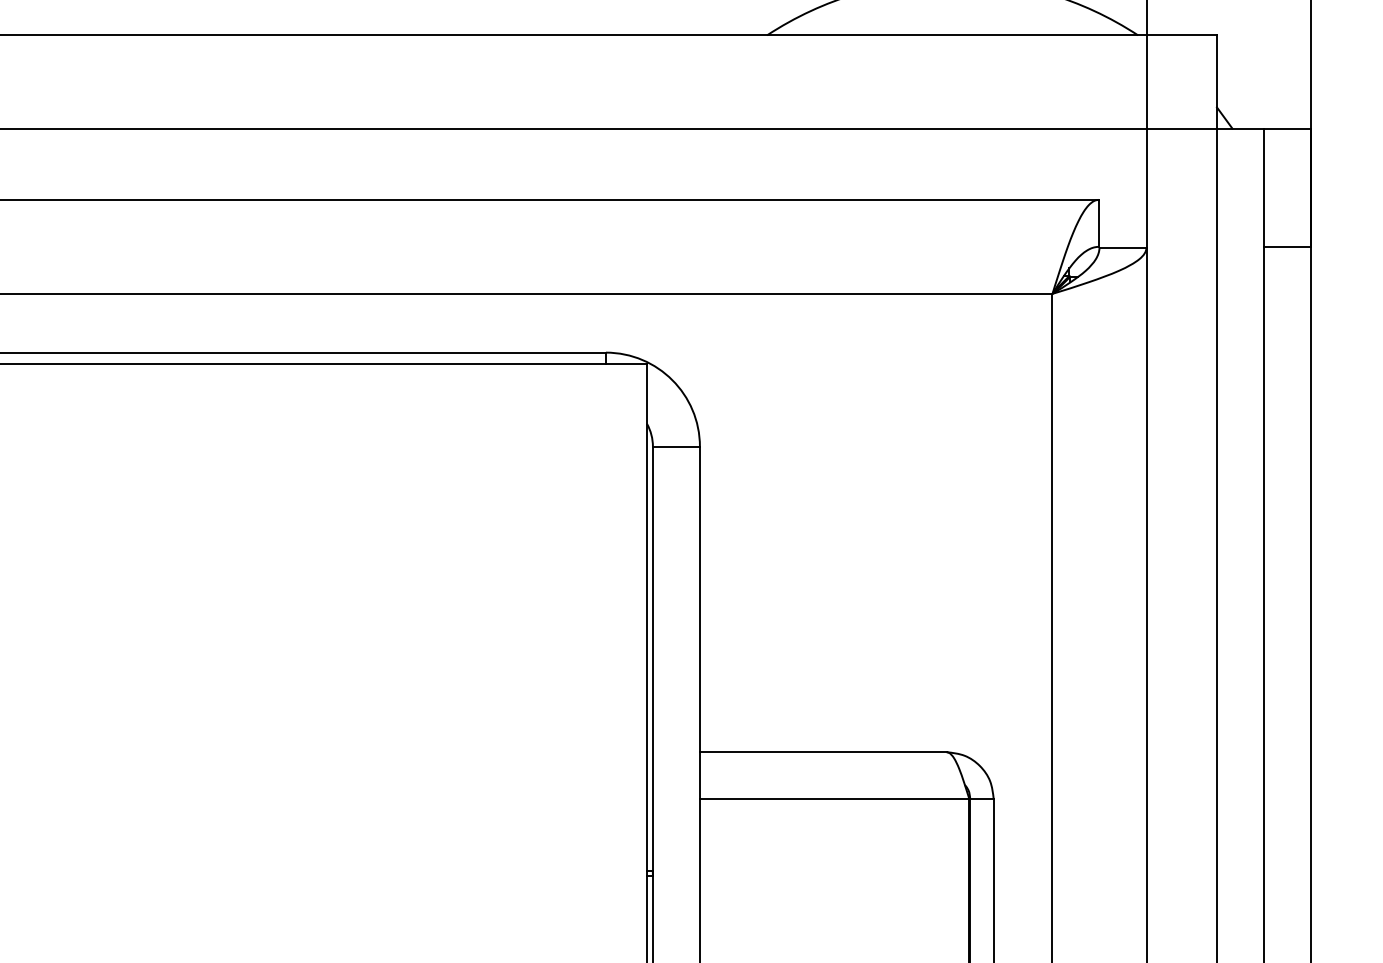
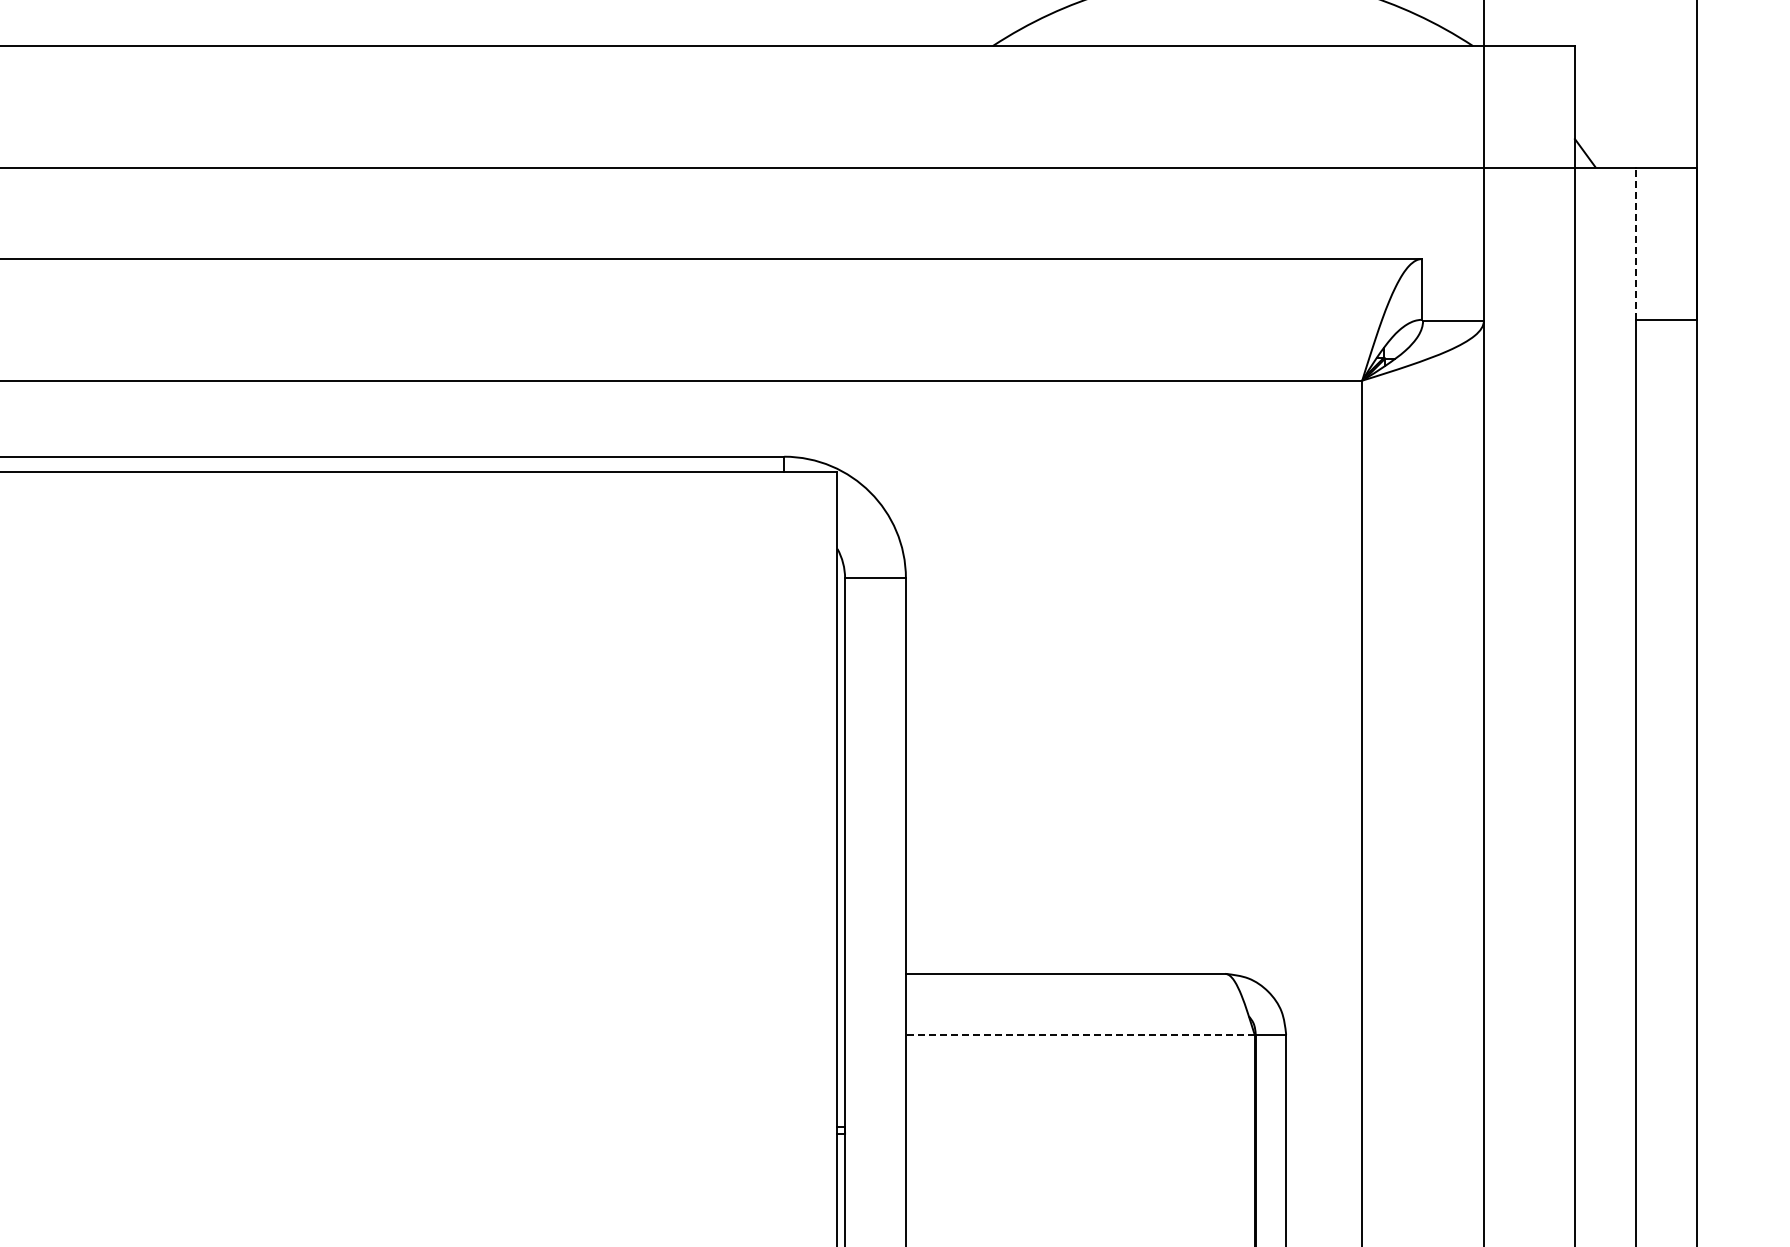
line: (1264, 187) -> (1636, 243), solid -> dashed
line: (834, 799) -> (1079, 1034), solid -> dashed

